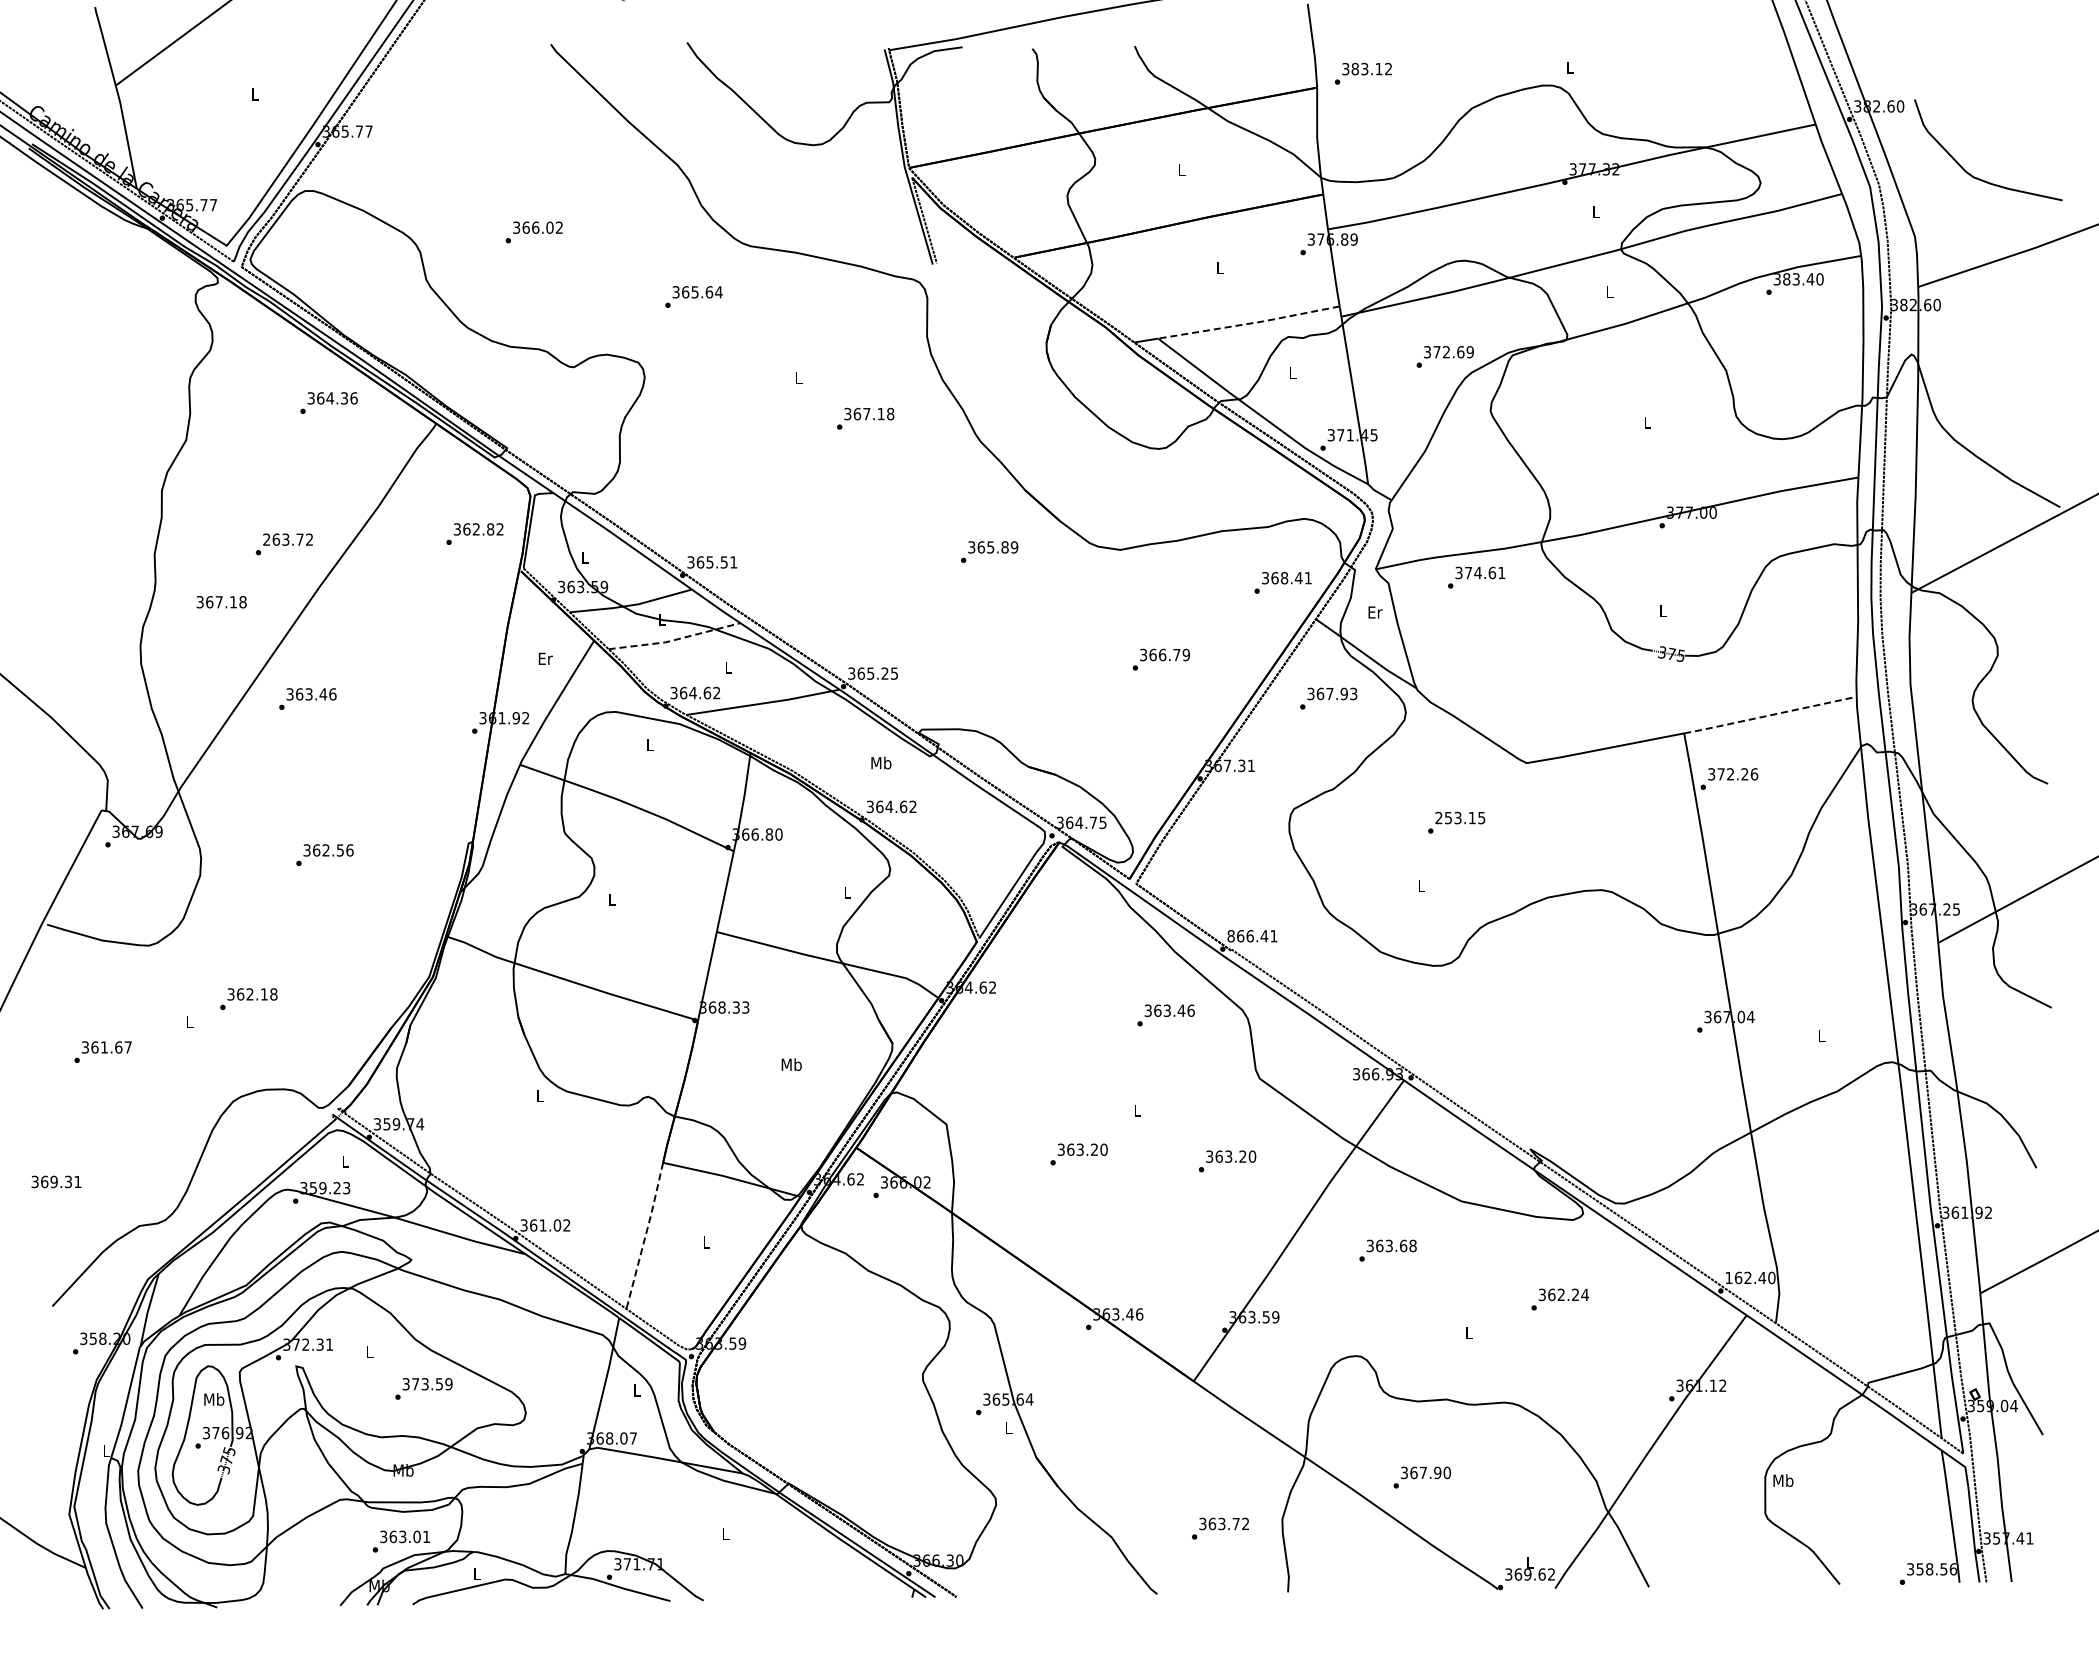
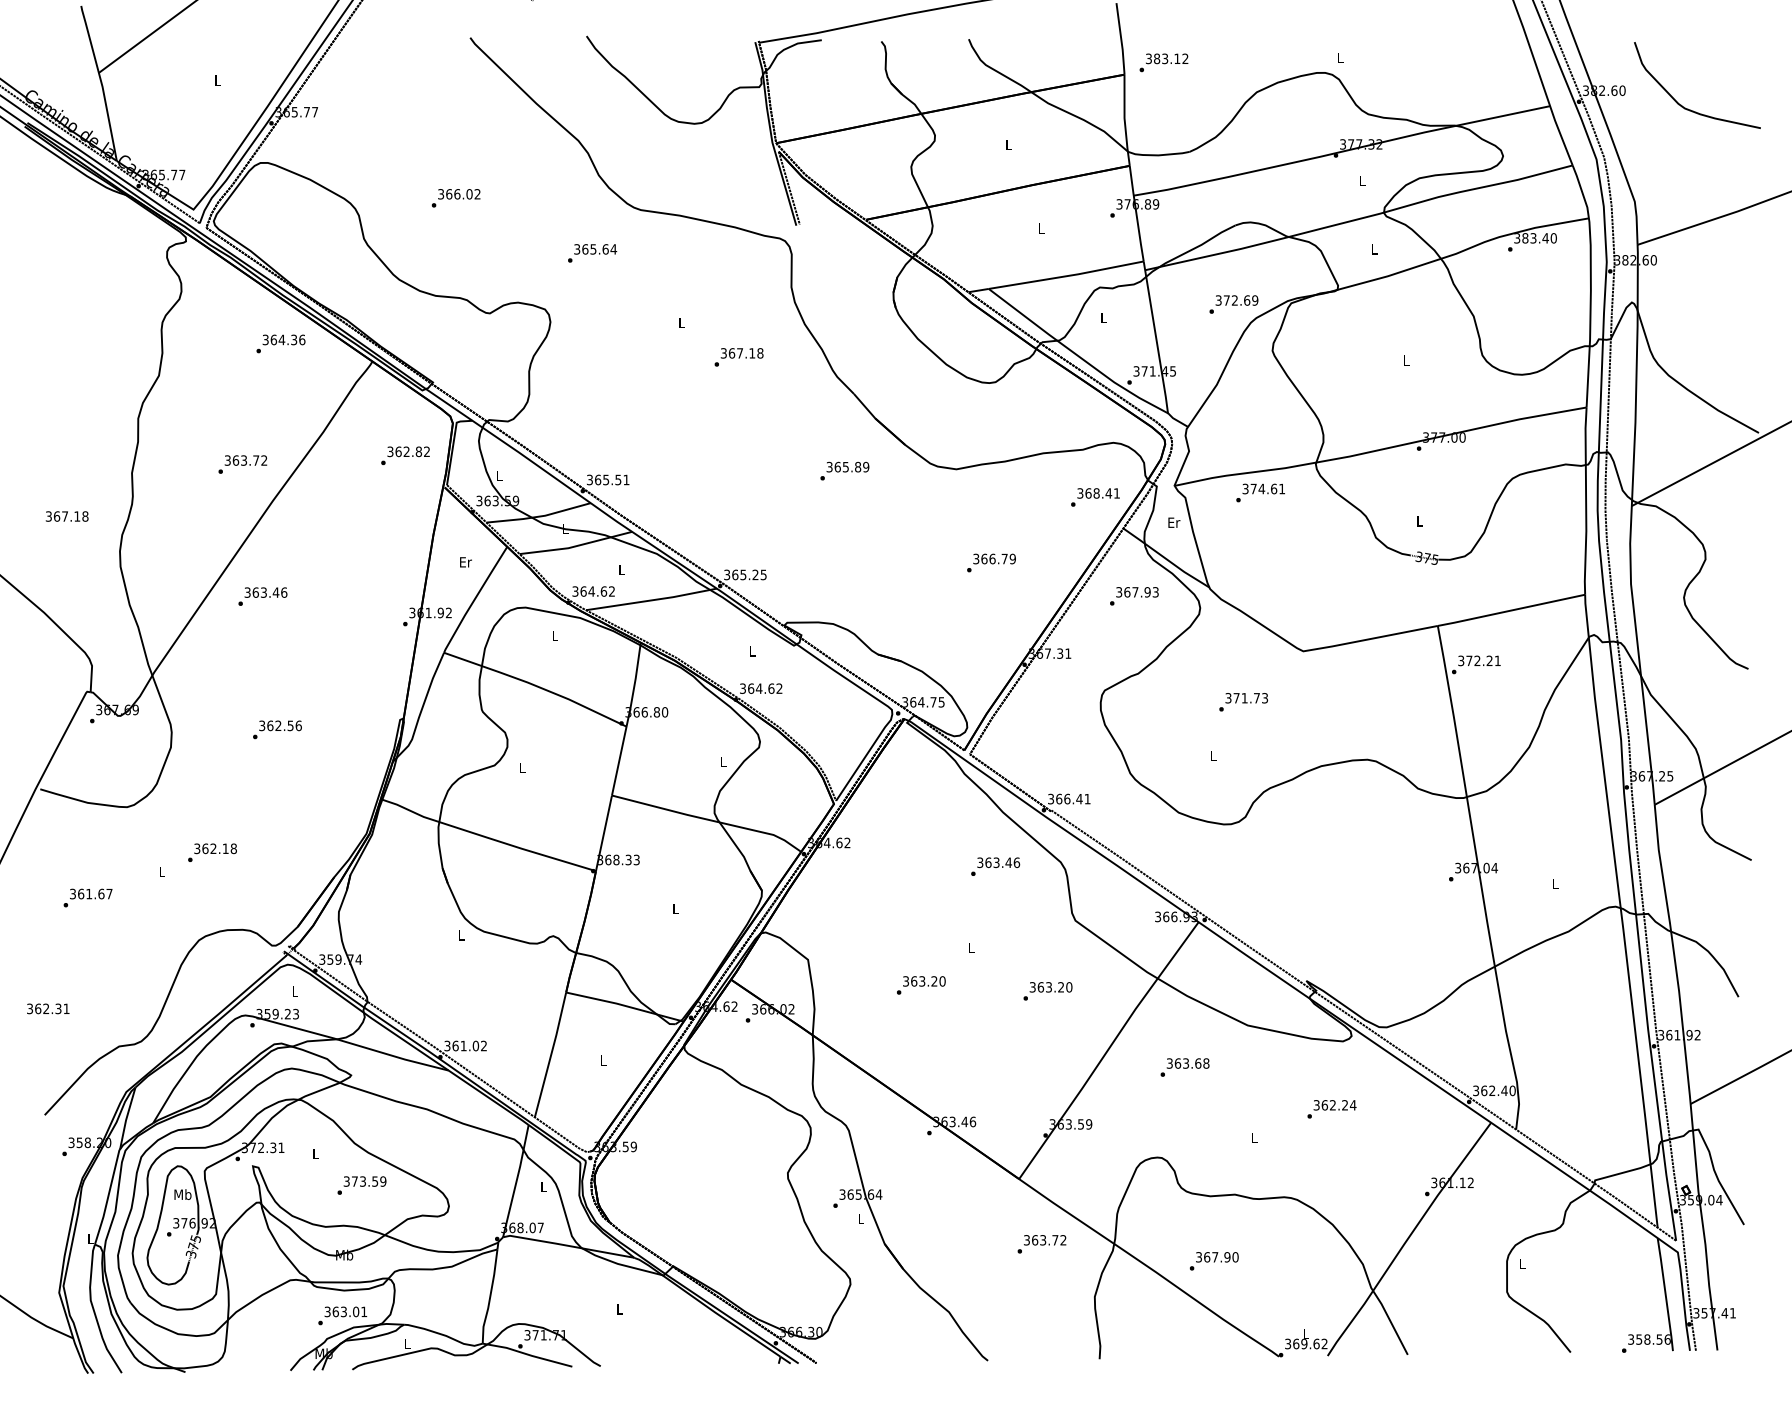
curve: (1980, 178) -> (1690, 109), moved
line: (1249, 323) -> (1066, 276), dashed -> solid
text: (266, 539) -> (227, 460), 263.72 -> 363.72
text: (221, 602) -> (67, 516), moved
line: (675, 639) -> (576, 545), dashed -> solid
line: (1769, 715) -> (1510, 610), dashed -> solid
text: (881, 762) -> (752, 650), Mb -> L
text: (1754, 774) -> (1497, 661), 372.26 -> 372.21
text: (1460, 817) -> (1246, 697), 253.15 -> 371.73
text: (1230, 936) -> (1050, 799), 866.41 -> 366.41
text: (791, 1064) -> (675, 908), Mb -> L
text: (53, 1181) -> (45, 1008), 369.31 -> 362.31
line: (645, 1235) -> (551, 1054), dashed -> solid
text: (1728, 1277) -> (1475, 1090), 162.40 -> 362.40
text: (1783, 1480) -> (1522, 1263), Mb -> L
text: (1220, 1528) -> (1041, 1244), moved

